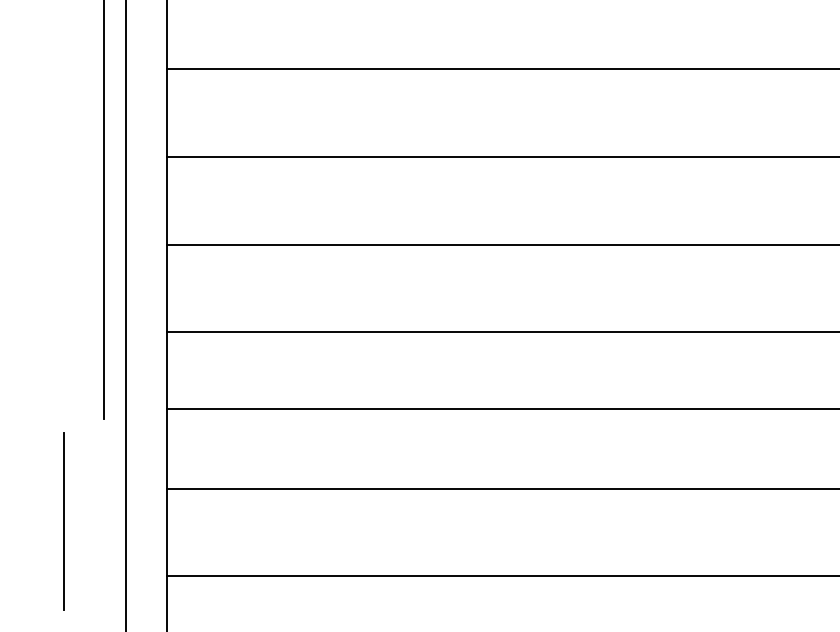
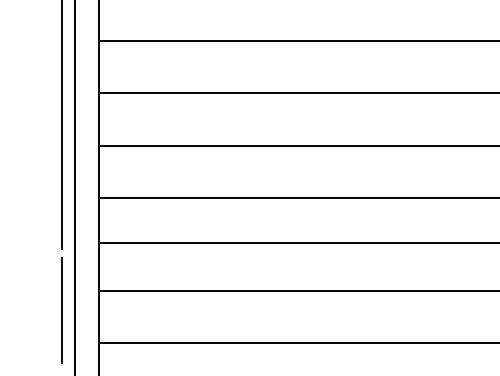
line: (62, 521) -> (61, 310), moved

